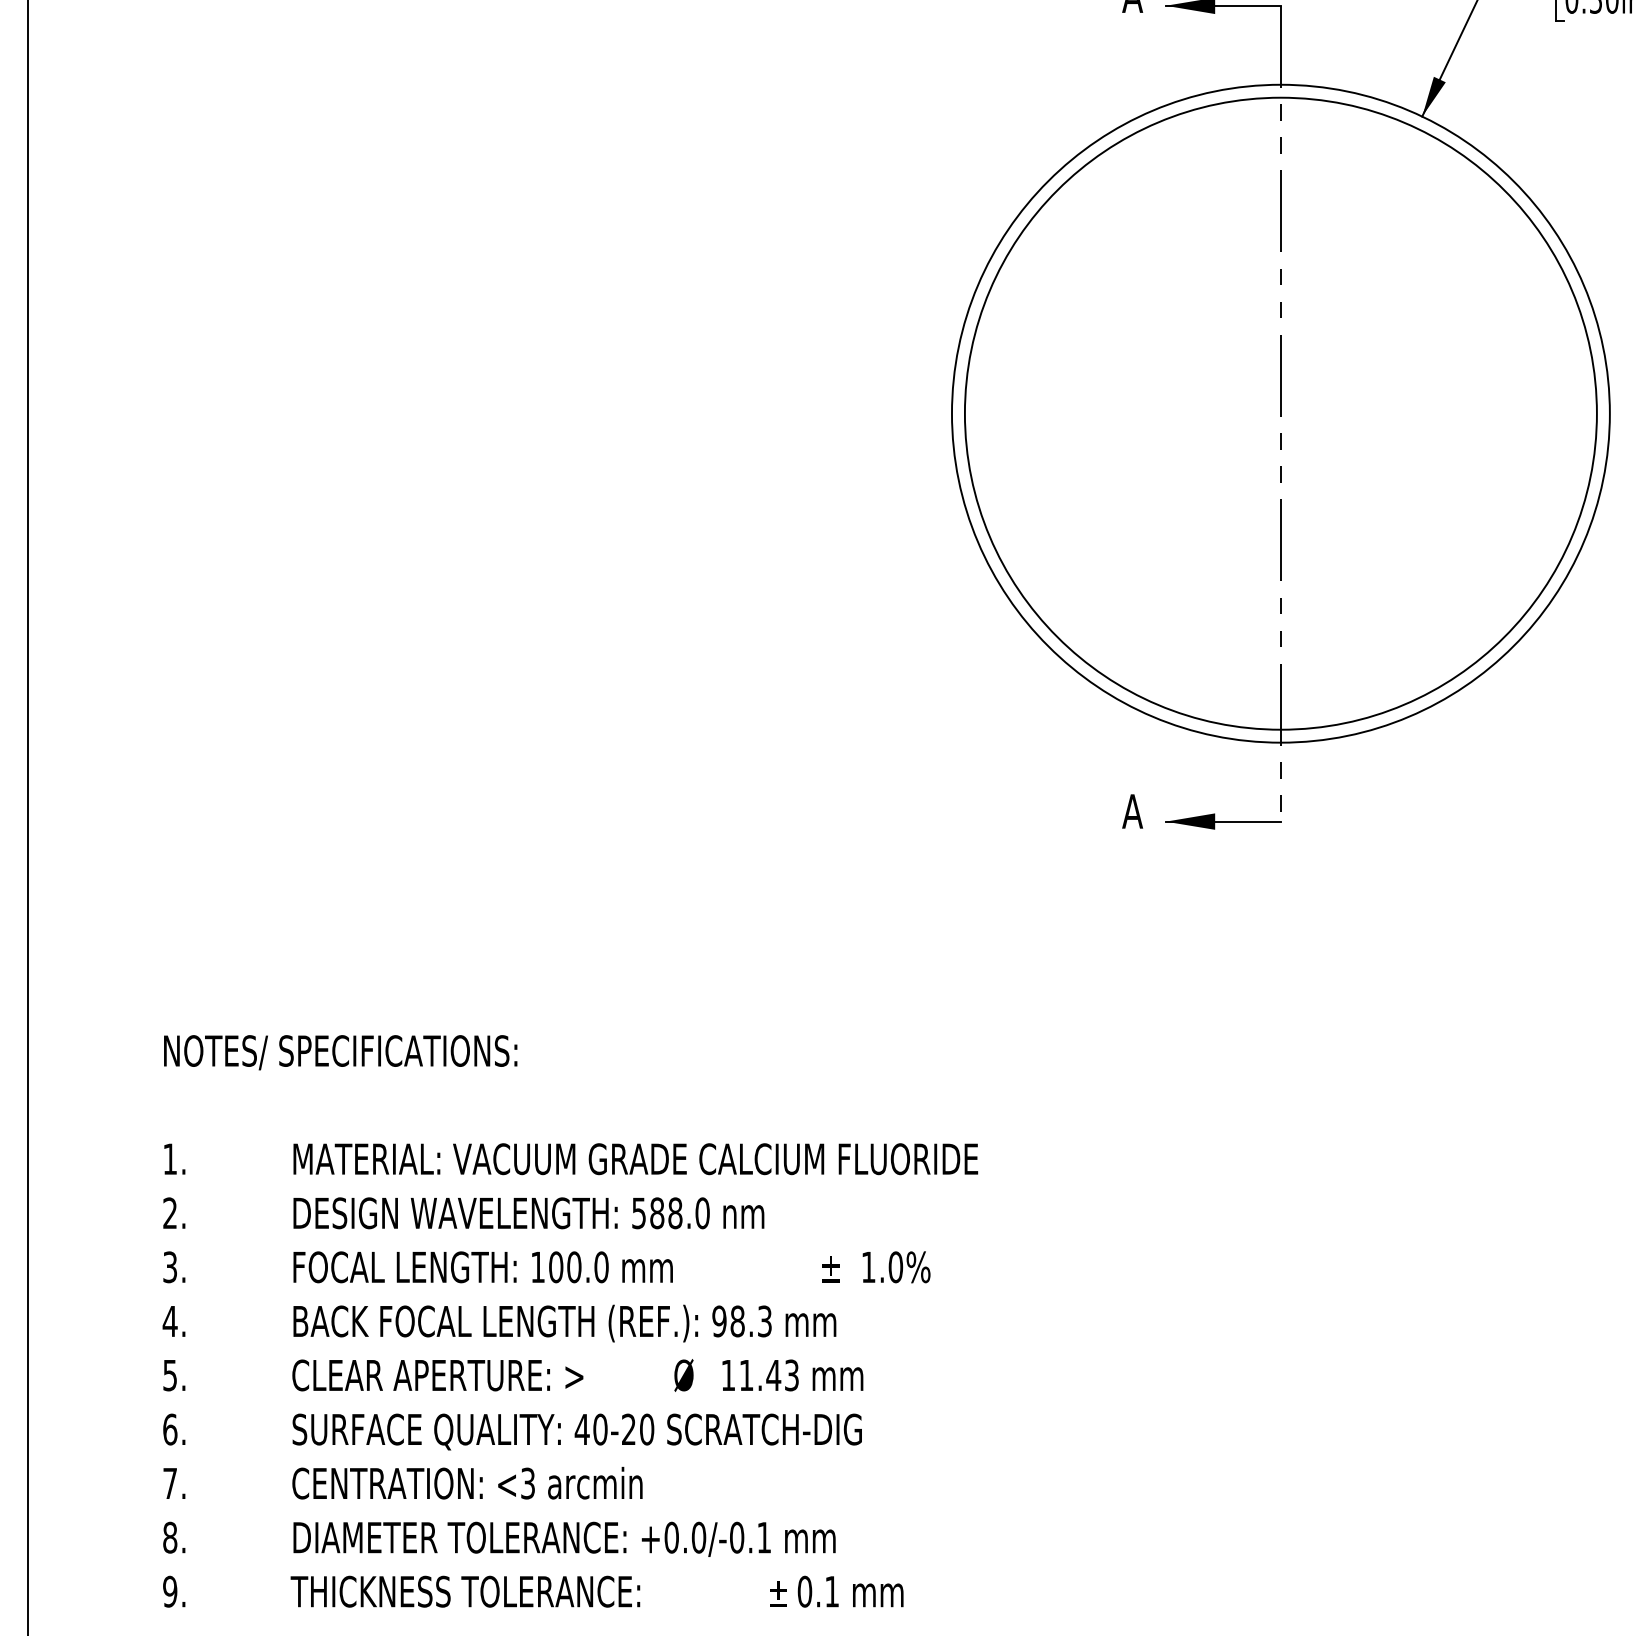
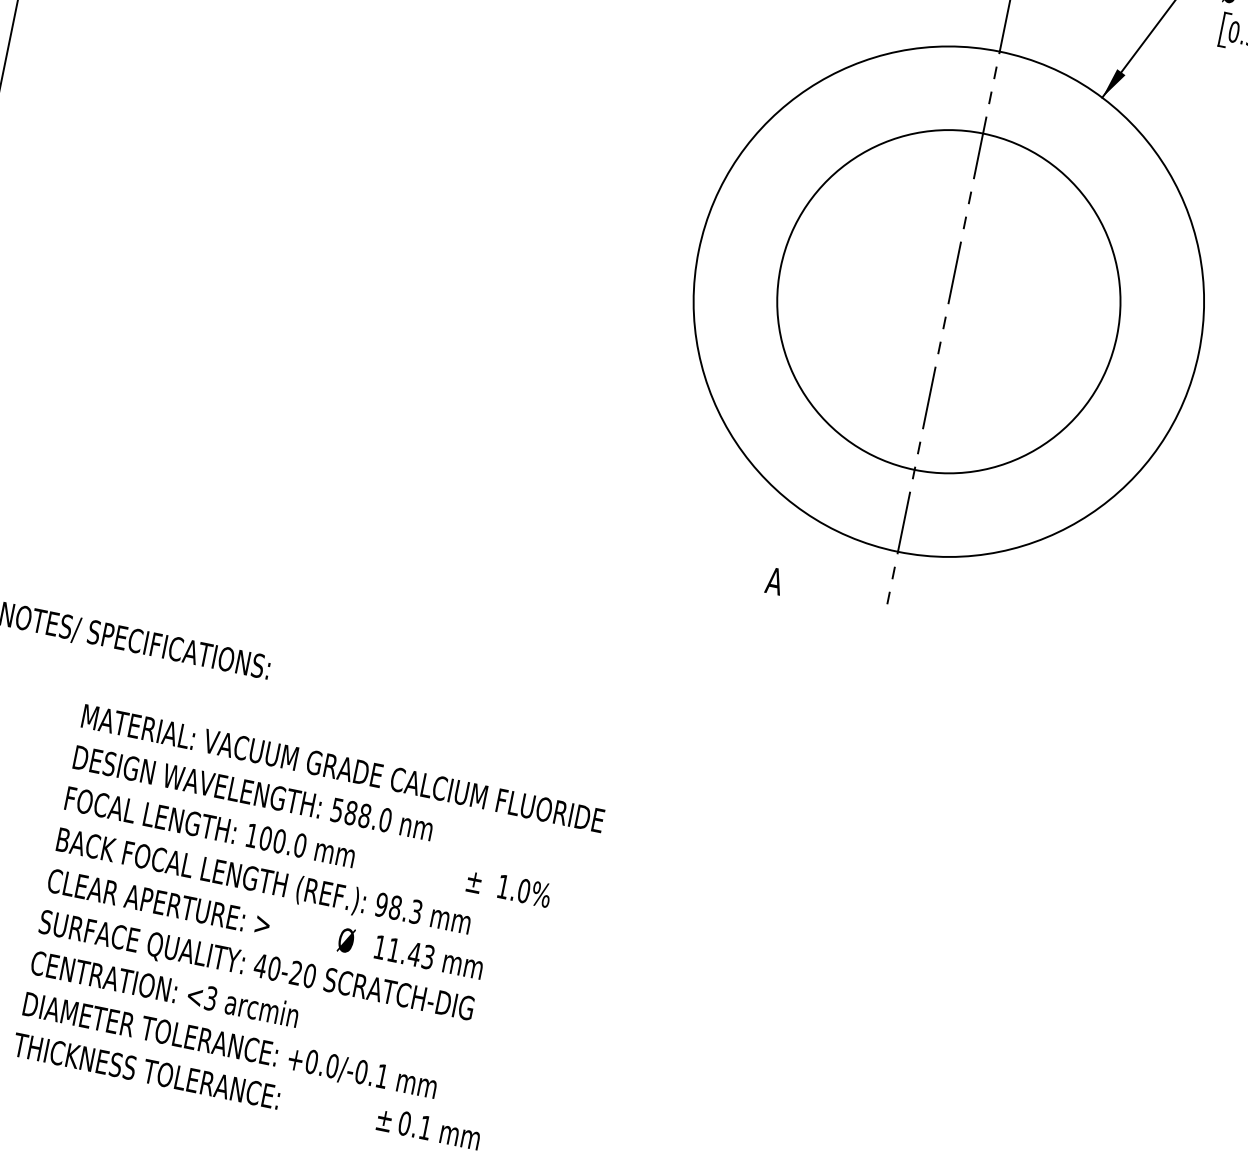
circle: (1280, 413) -> (948, 301), size x0.7
part: (1223, 821) -> (842, 602), removed

